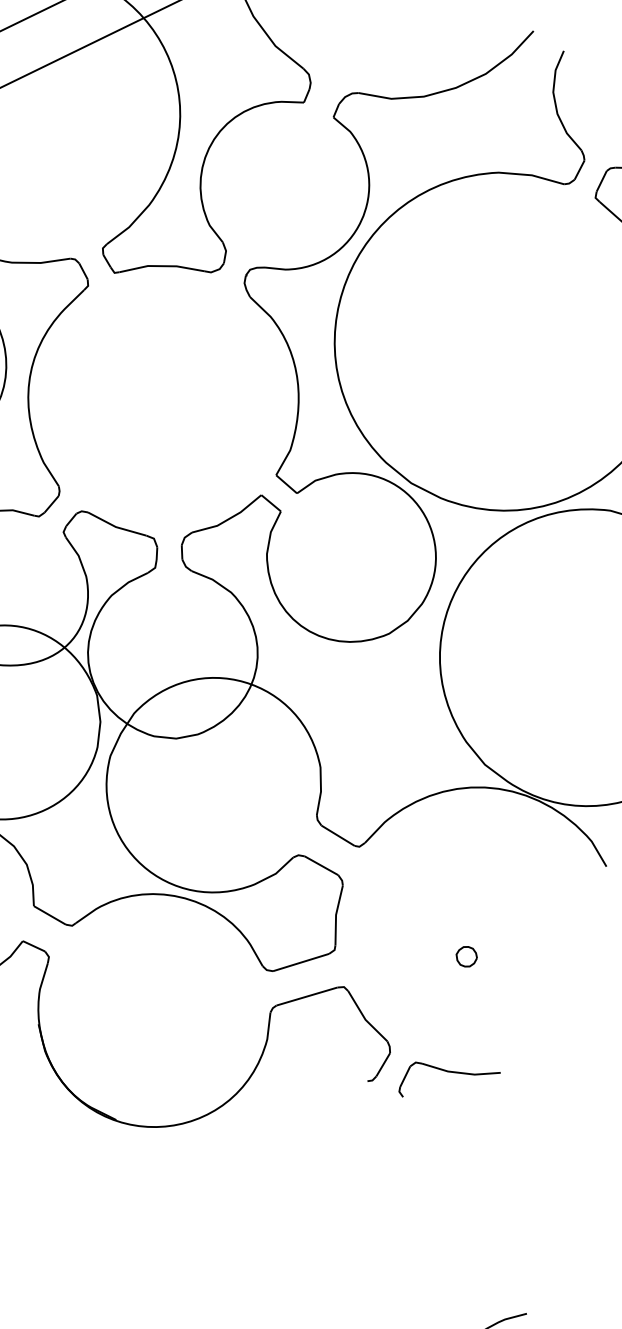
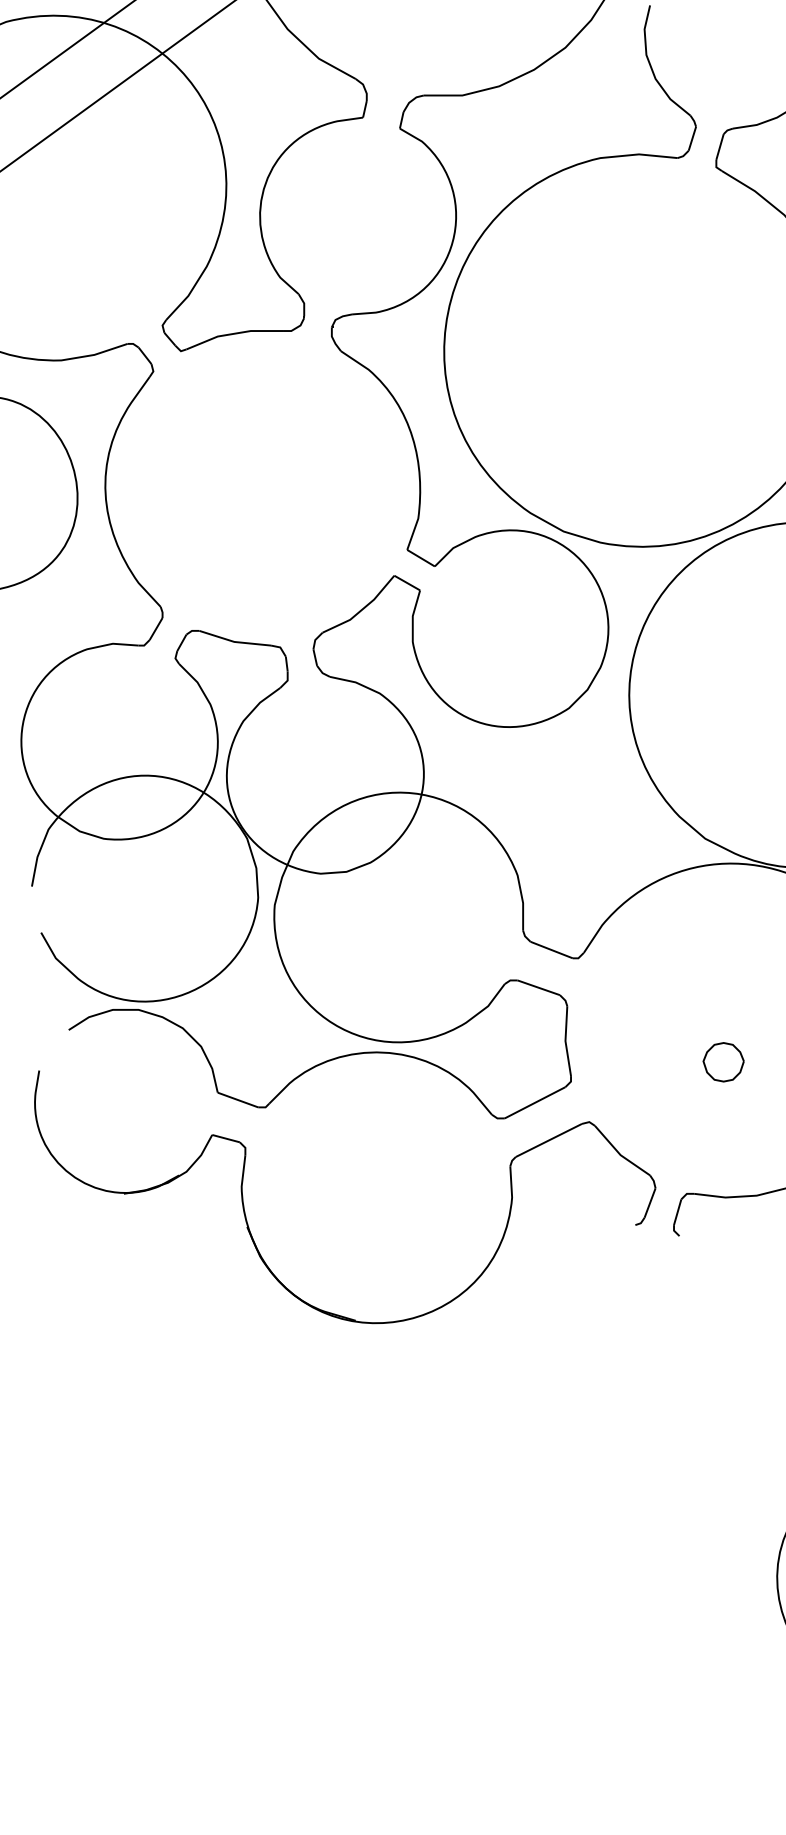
part: (466, 956) -> (723, 1062), size x1.67

